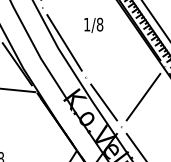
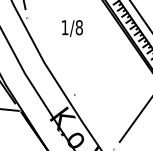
text: (93, 24) -> (72, 27), moved
line: (64, 42) -> (51, 56), removed
line: (103, 102) -> (94, 122), removed

